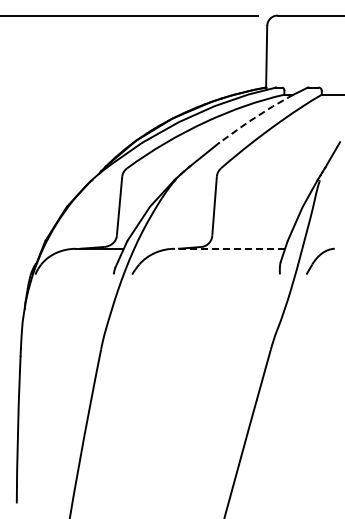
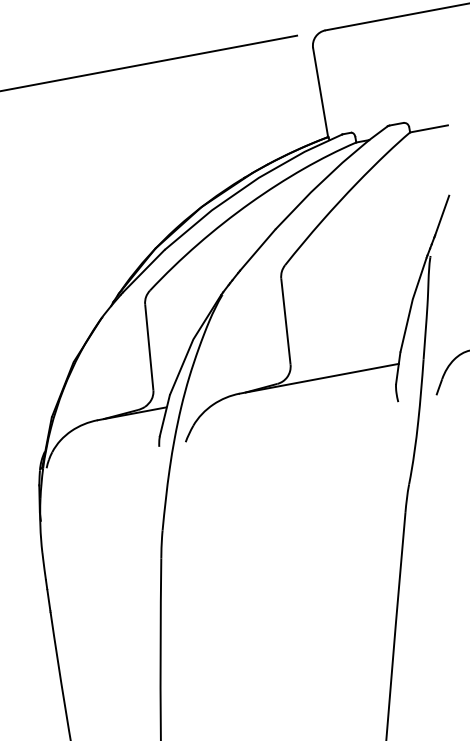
line: (255, 117) -> (320, 182), dashed -> solid
line: (229, 248) -> (318, 378), dashed -> solid

